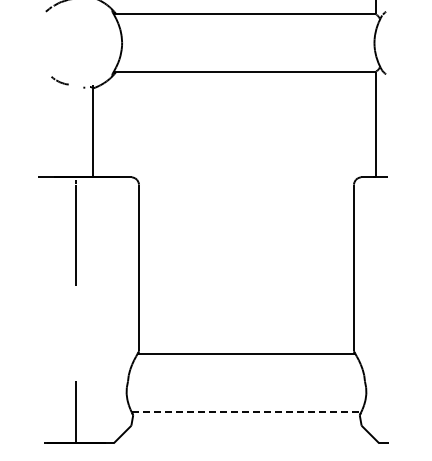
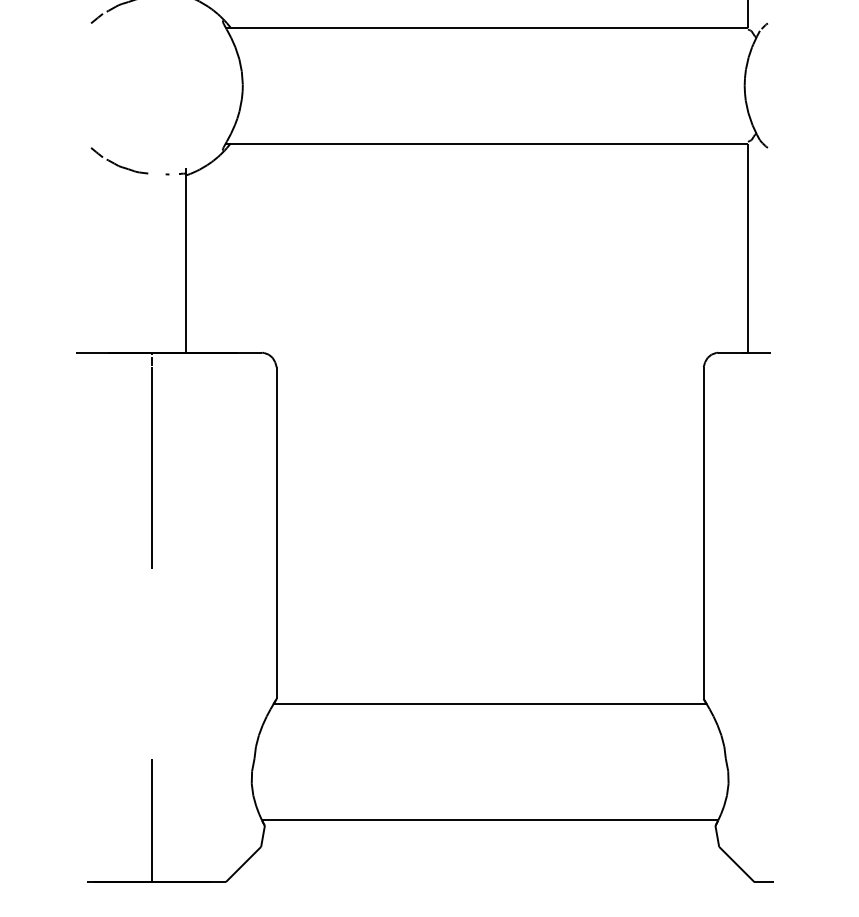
part: (59, 80) -> (118, 160), size x1.67
line: (246, 412) -> (490, 820), dashed -> solid

